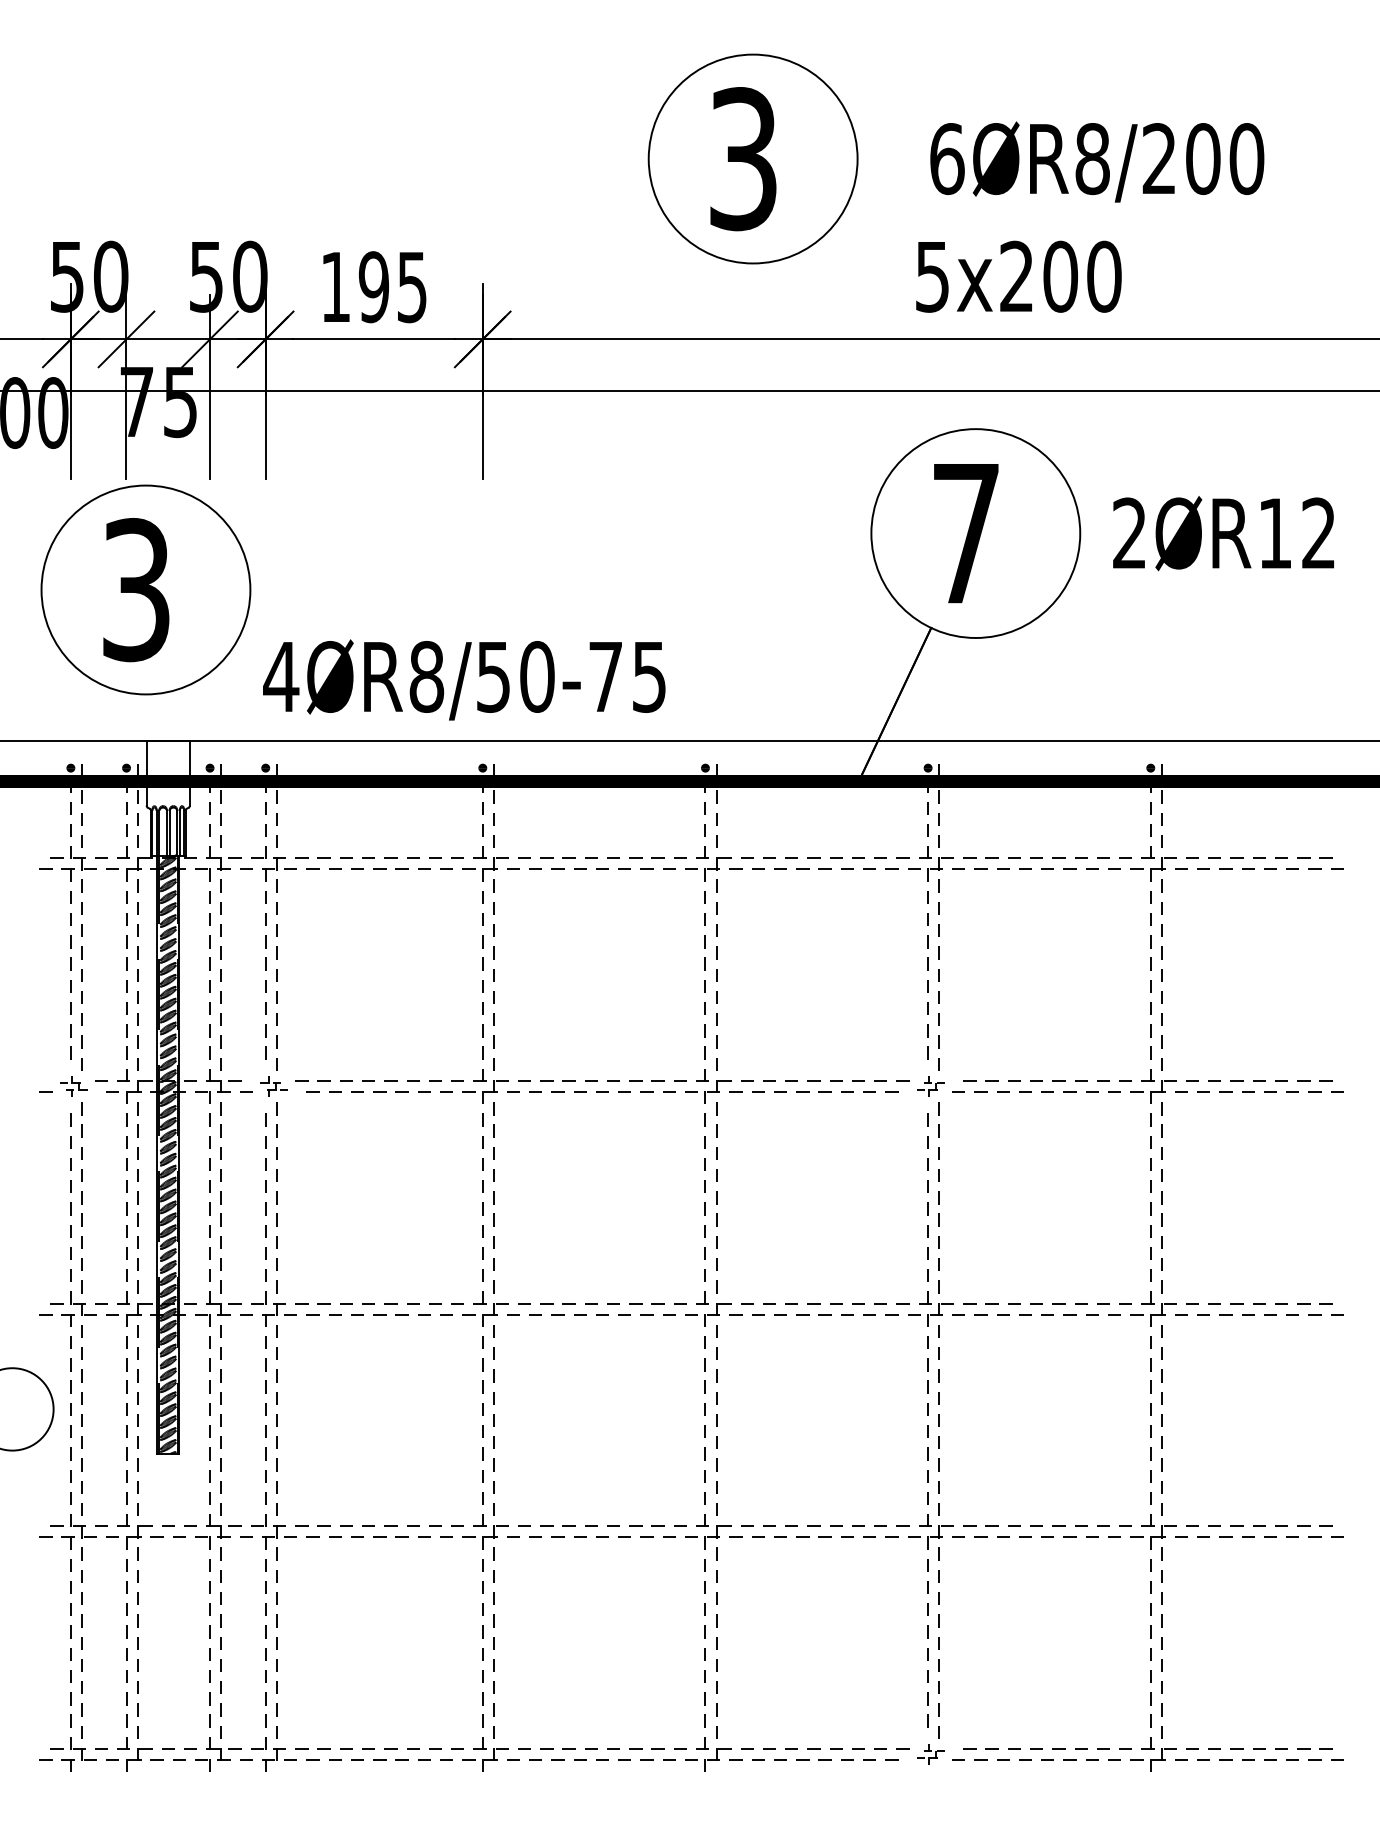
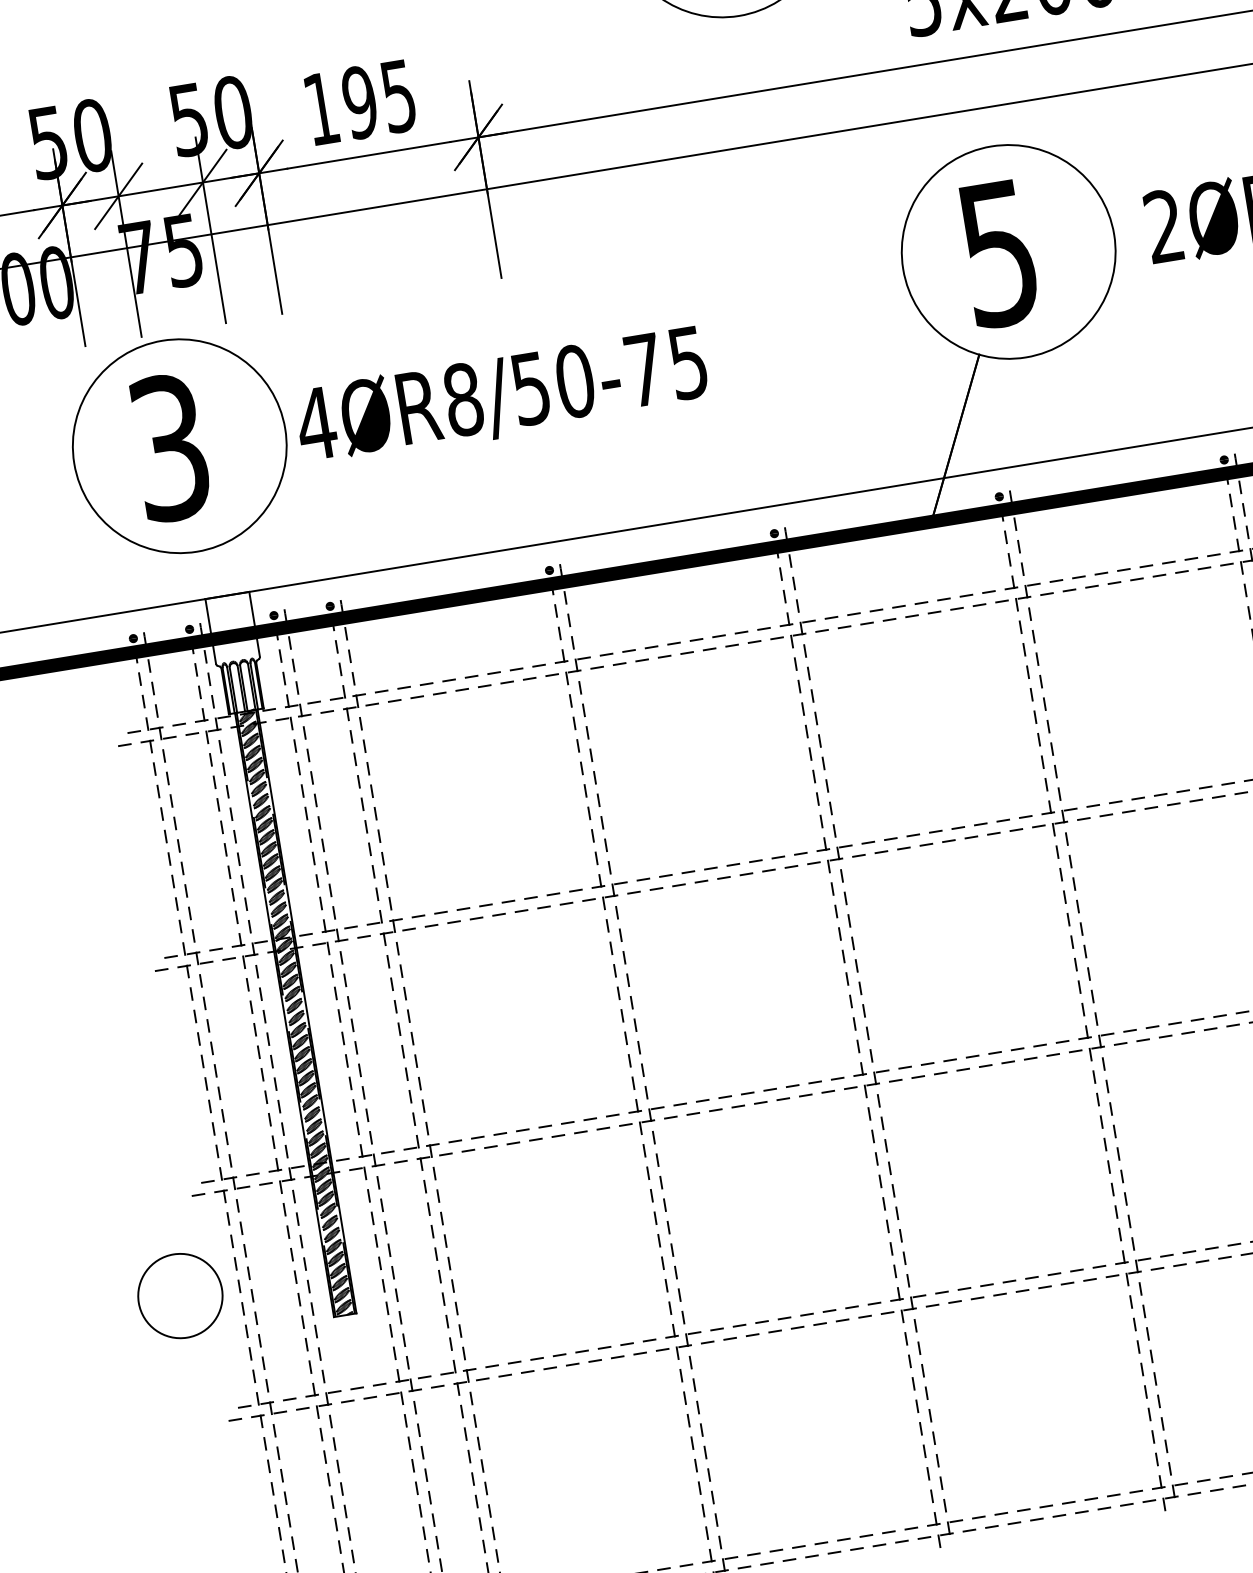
text: (965, 534) -> (998, 254), 7 -> 5
text: (464, 679) -> (501, 396), moved
part: (73, 1086) -> (188, 959), size x1.67
part: (273, 1086) -> (390, 926), size x1.67
part: (930, 1086) -> (1054, 818), size x1.67
part: (930, 1754) -> (1164, 1492), size x1.67

